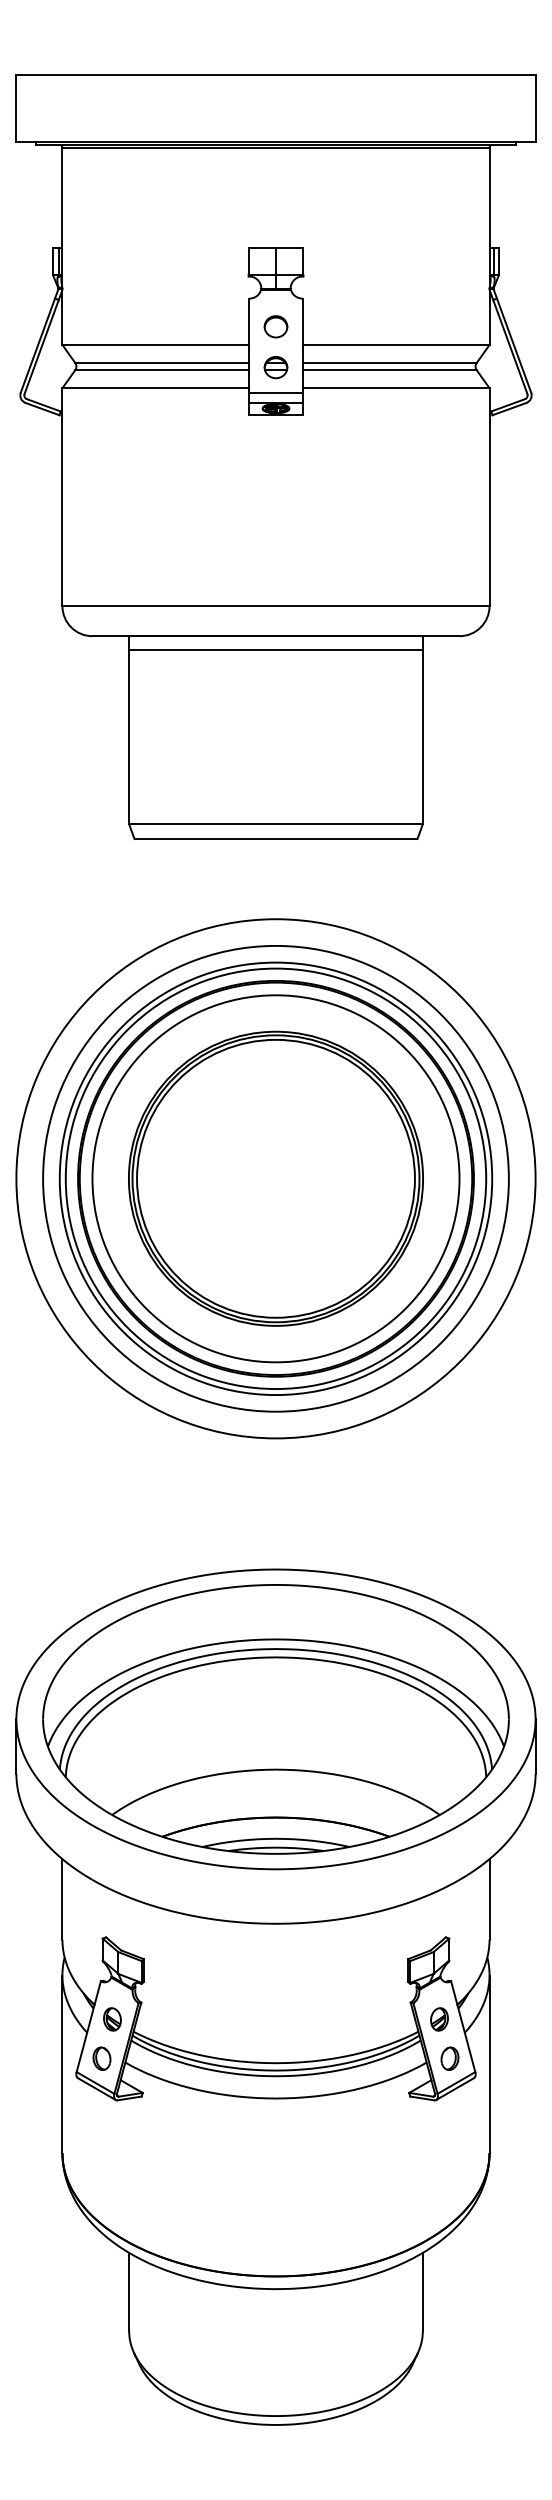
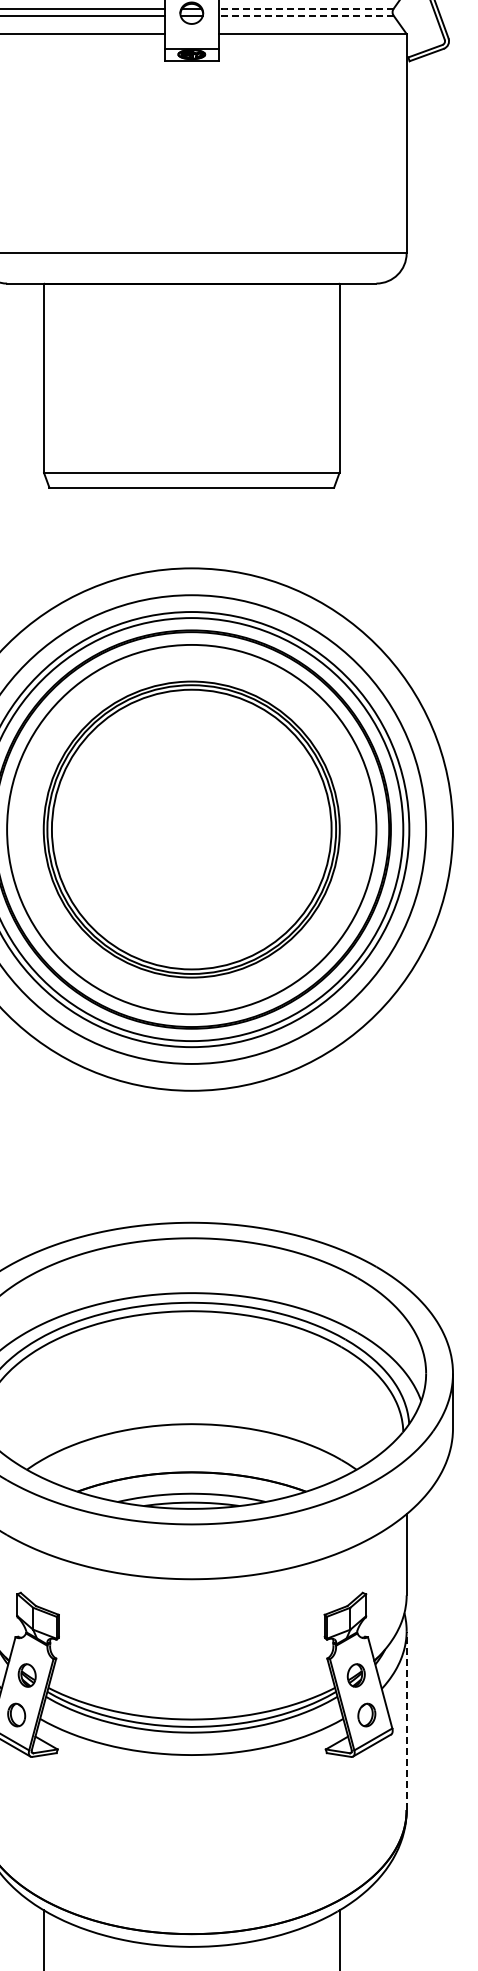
line: (389, 363) -> (305, 9), solid -> dashed
line: (389, 370) -> (305, 16), solid -> dashed
line: (275, 392) -> (191, 38), removed
line: (275, 649) -> (191, 296), removed
line: (489, 2064) -> (406, 1720), solid -> dashed

